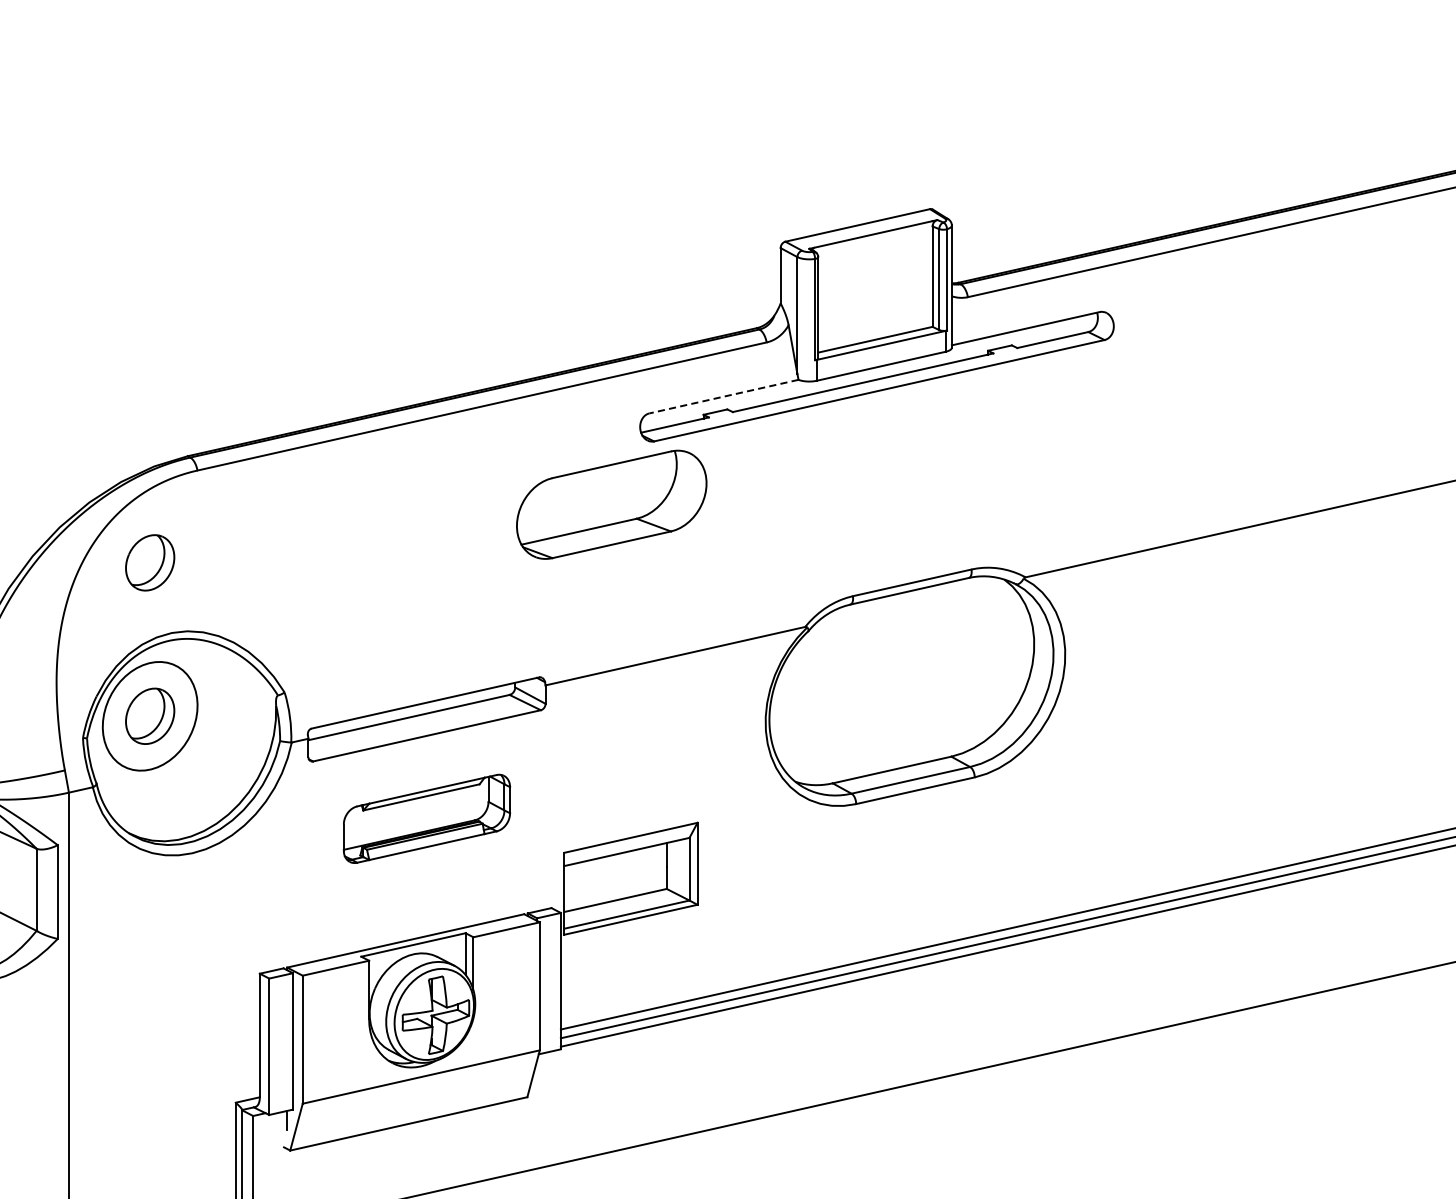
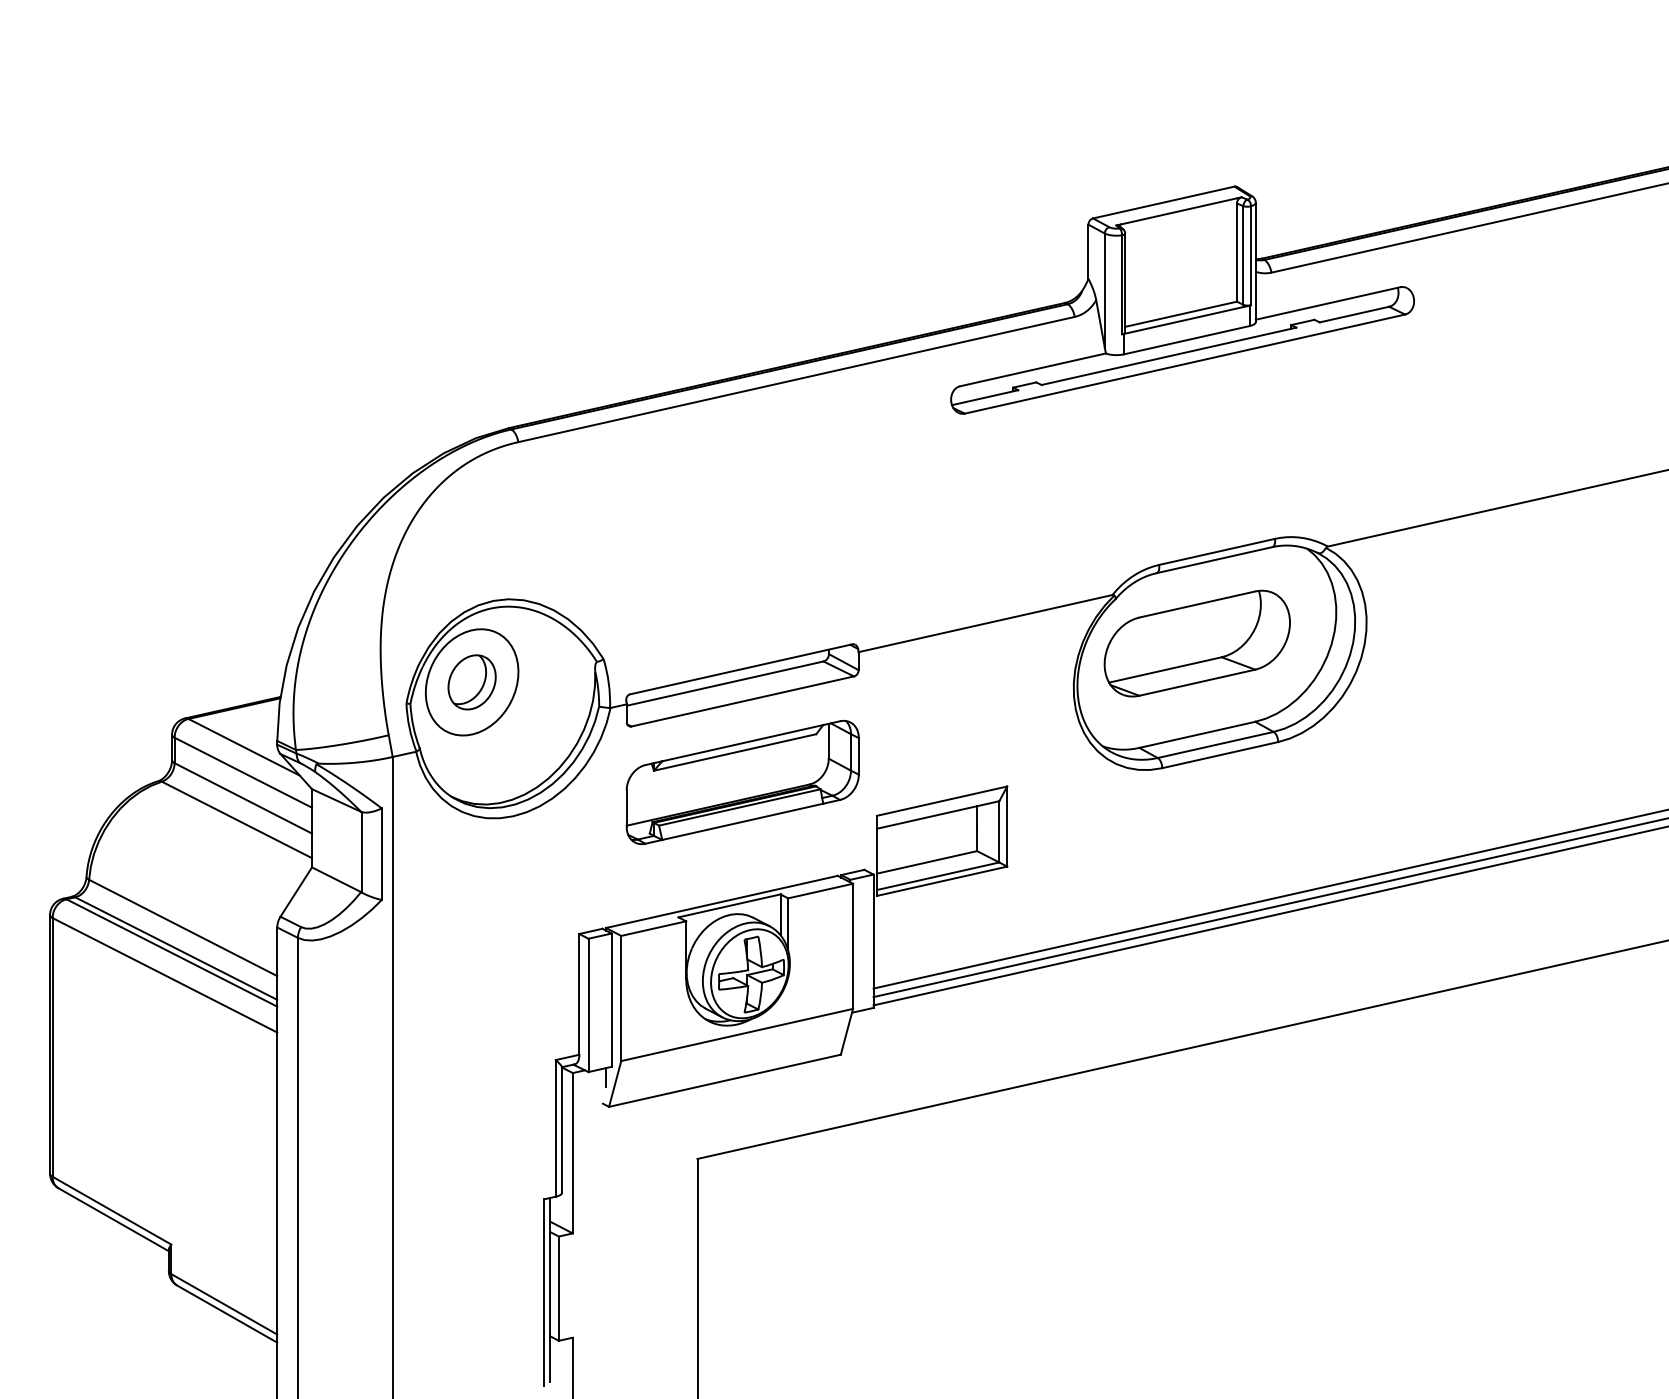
line: (724, 396) -> (1033, 369), dashed -> solid
part: (610, 504) -> (1196, 643), moved
part: (149, 562) -> (471, 532), removed
part: (426, 818) -> (742, 782), size x1.43

